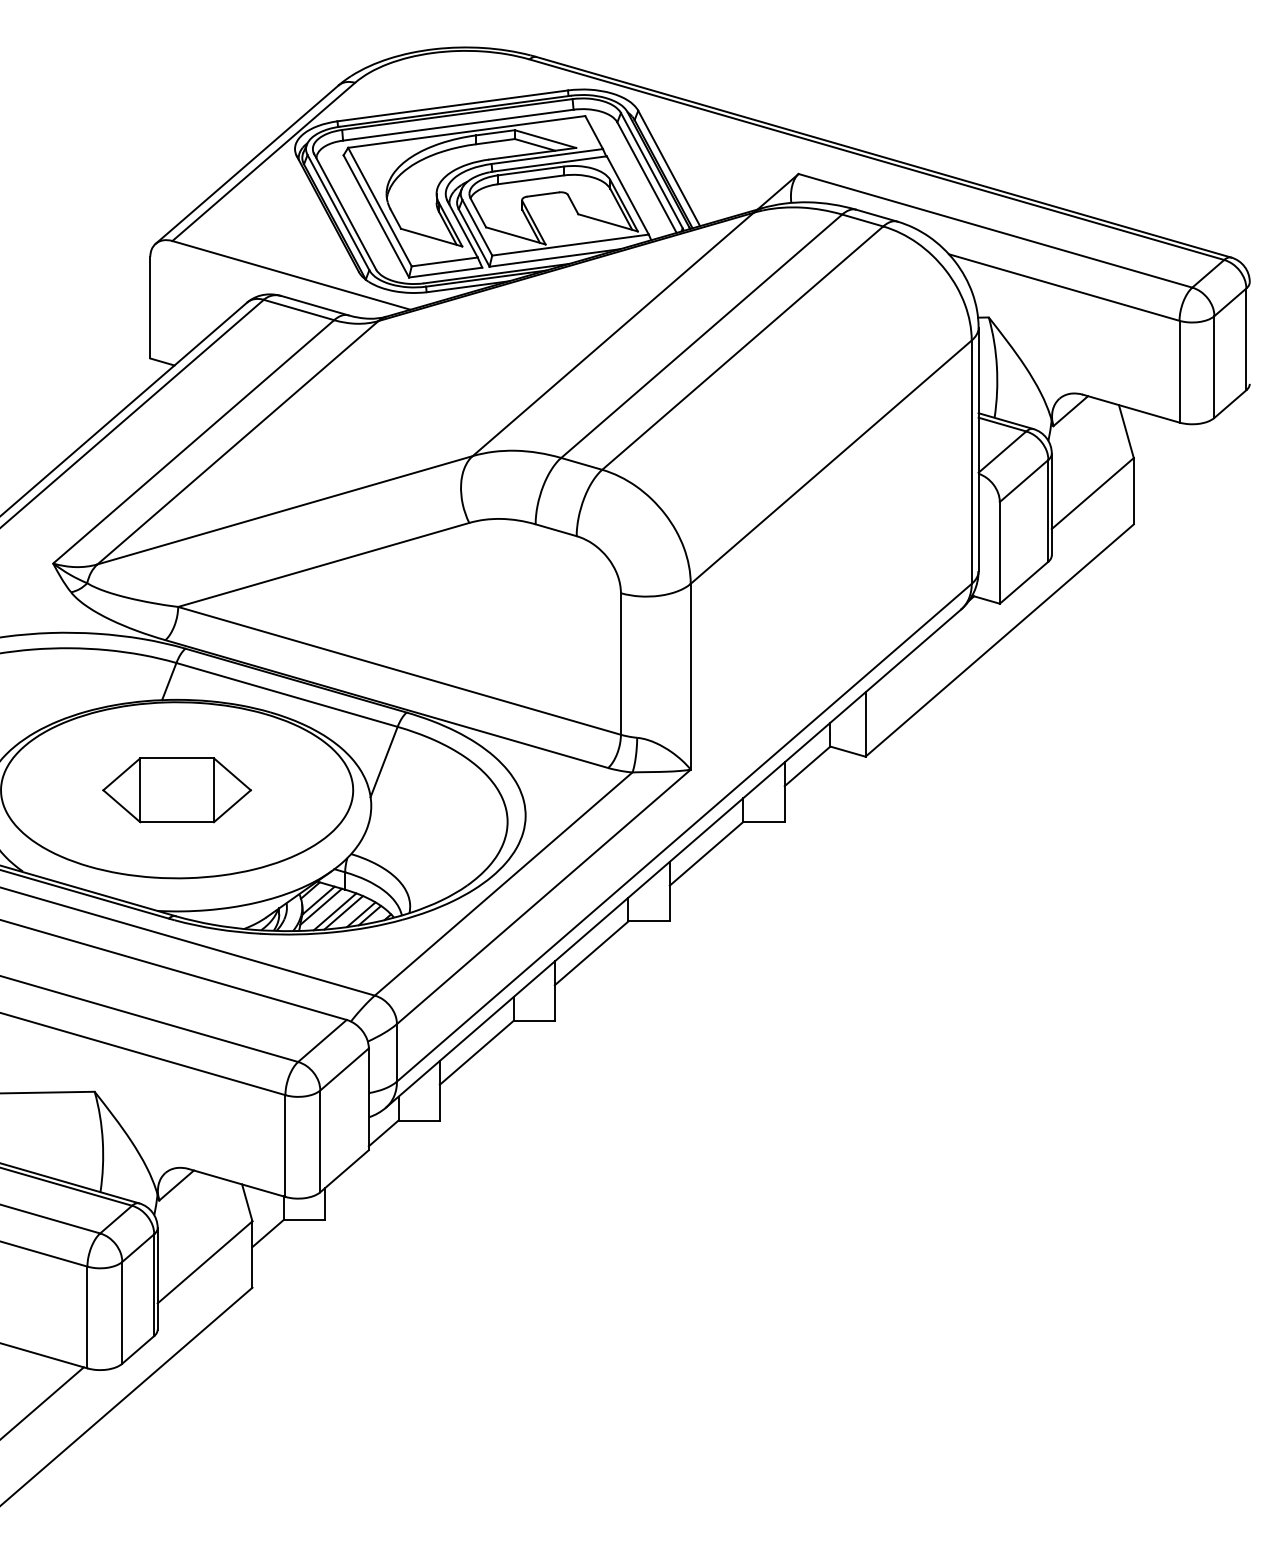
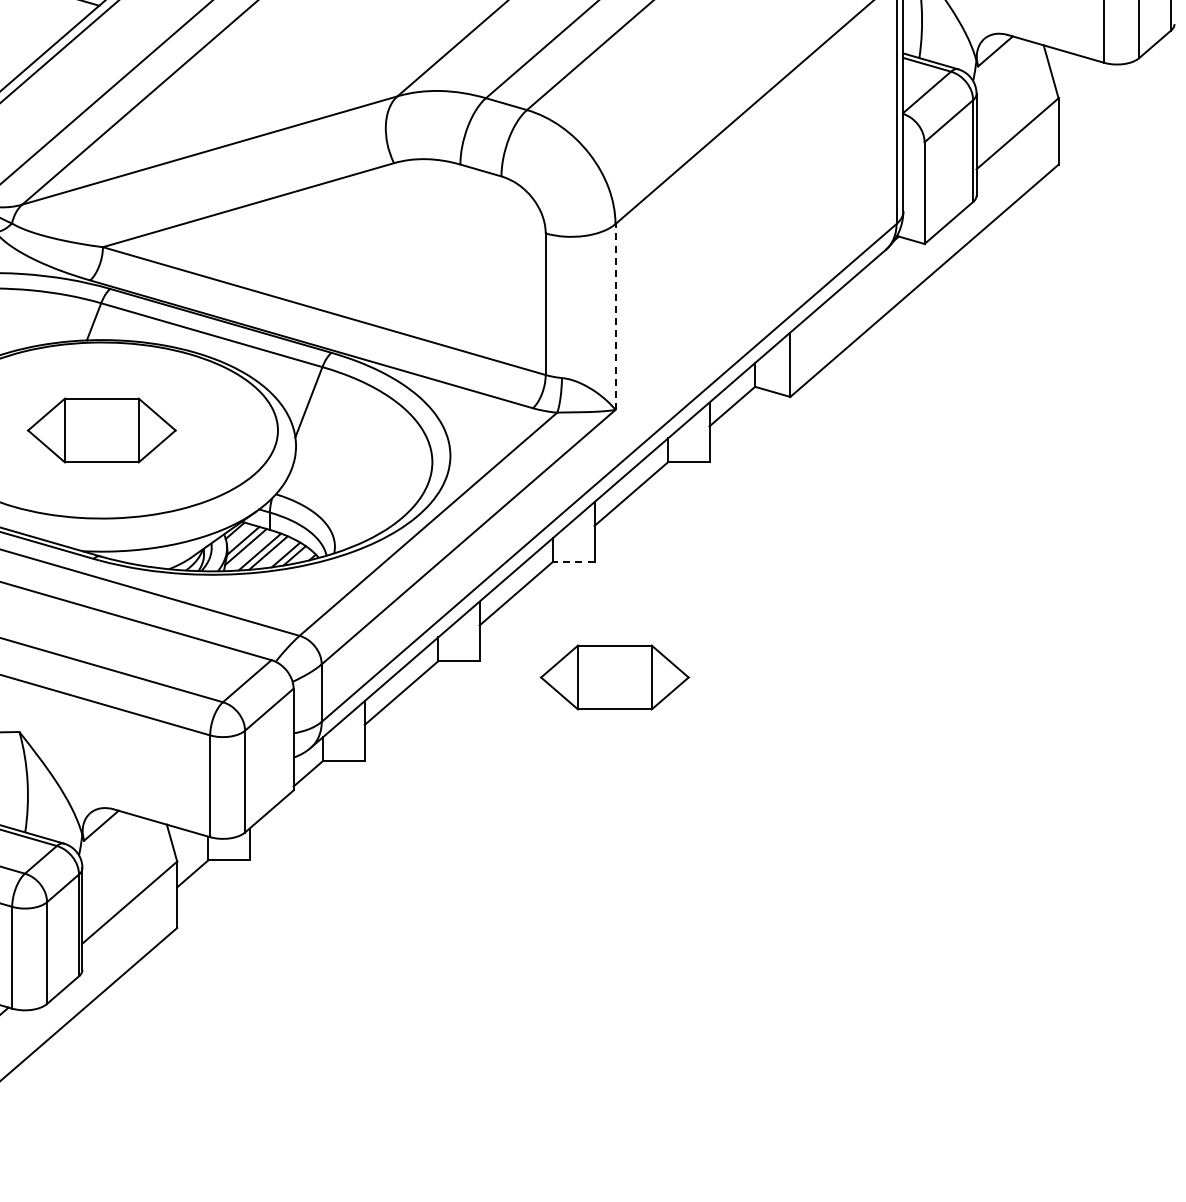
line: (690, 676) -> (615, 316), solid -> dashed
line: (649, 921) -> (574, 561), solid -> dashed
part: (689, 1037) -> (614, 677), added

